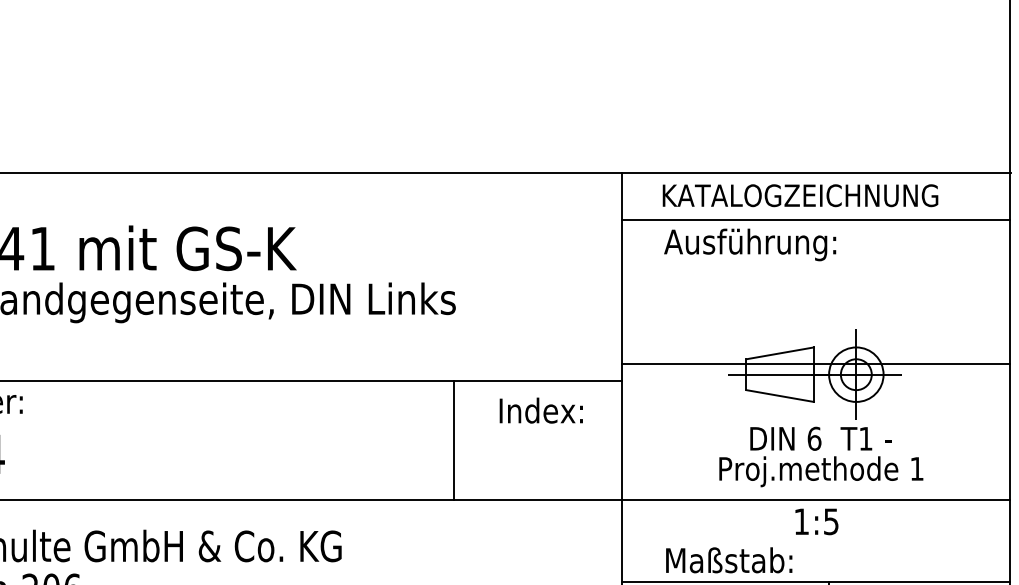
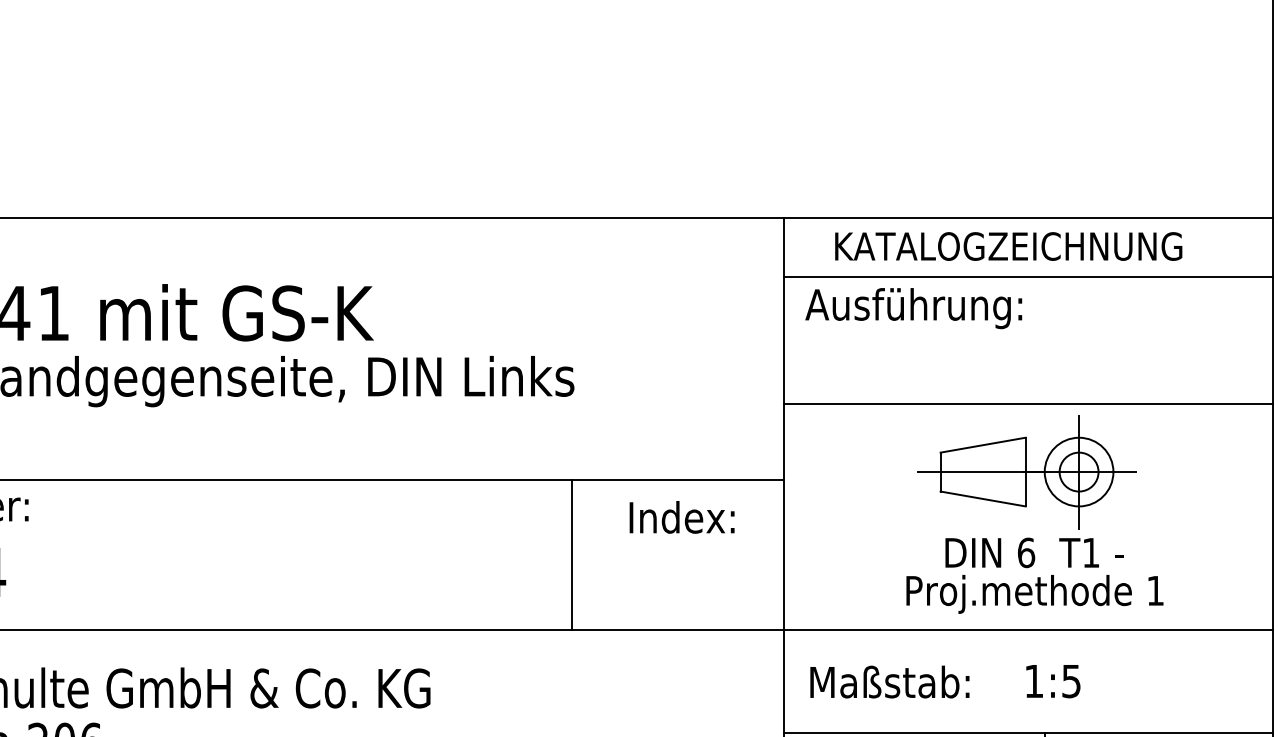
text: (750, 244) -> (914, 308), moved
line: (816, 363) -> (1028, 403), moved
text: (816, 521) -> (1052, 681), moved
text: (729, 560) -> (890, 682), moved

